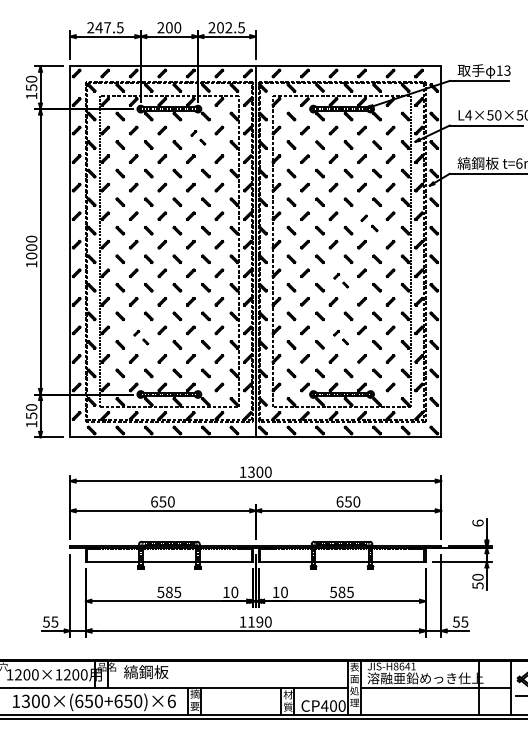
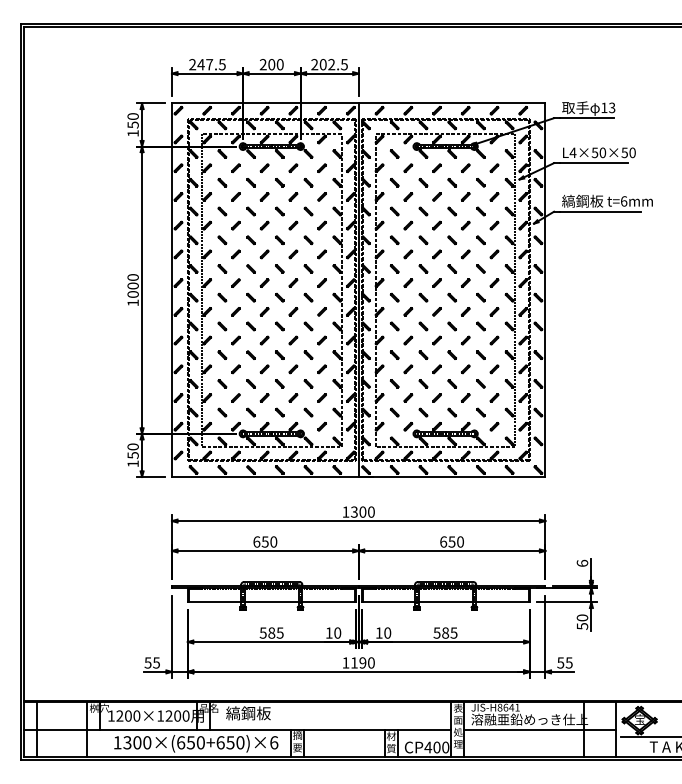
part: (197, 137) -> (300, 175), size x1.67
part: (368, 223) -> (472, 261), size x1.43
part: (340, 280) -> (444, 319), size x1.67
part: (141, 337) -> (243, 376), size x1.67
part: (340, 337) -> (444, 376), size x1.67

